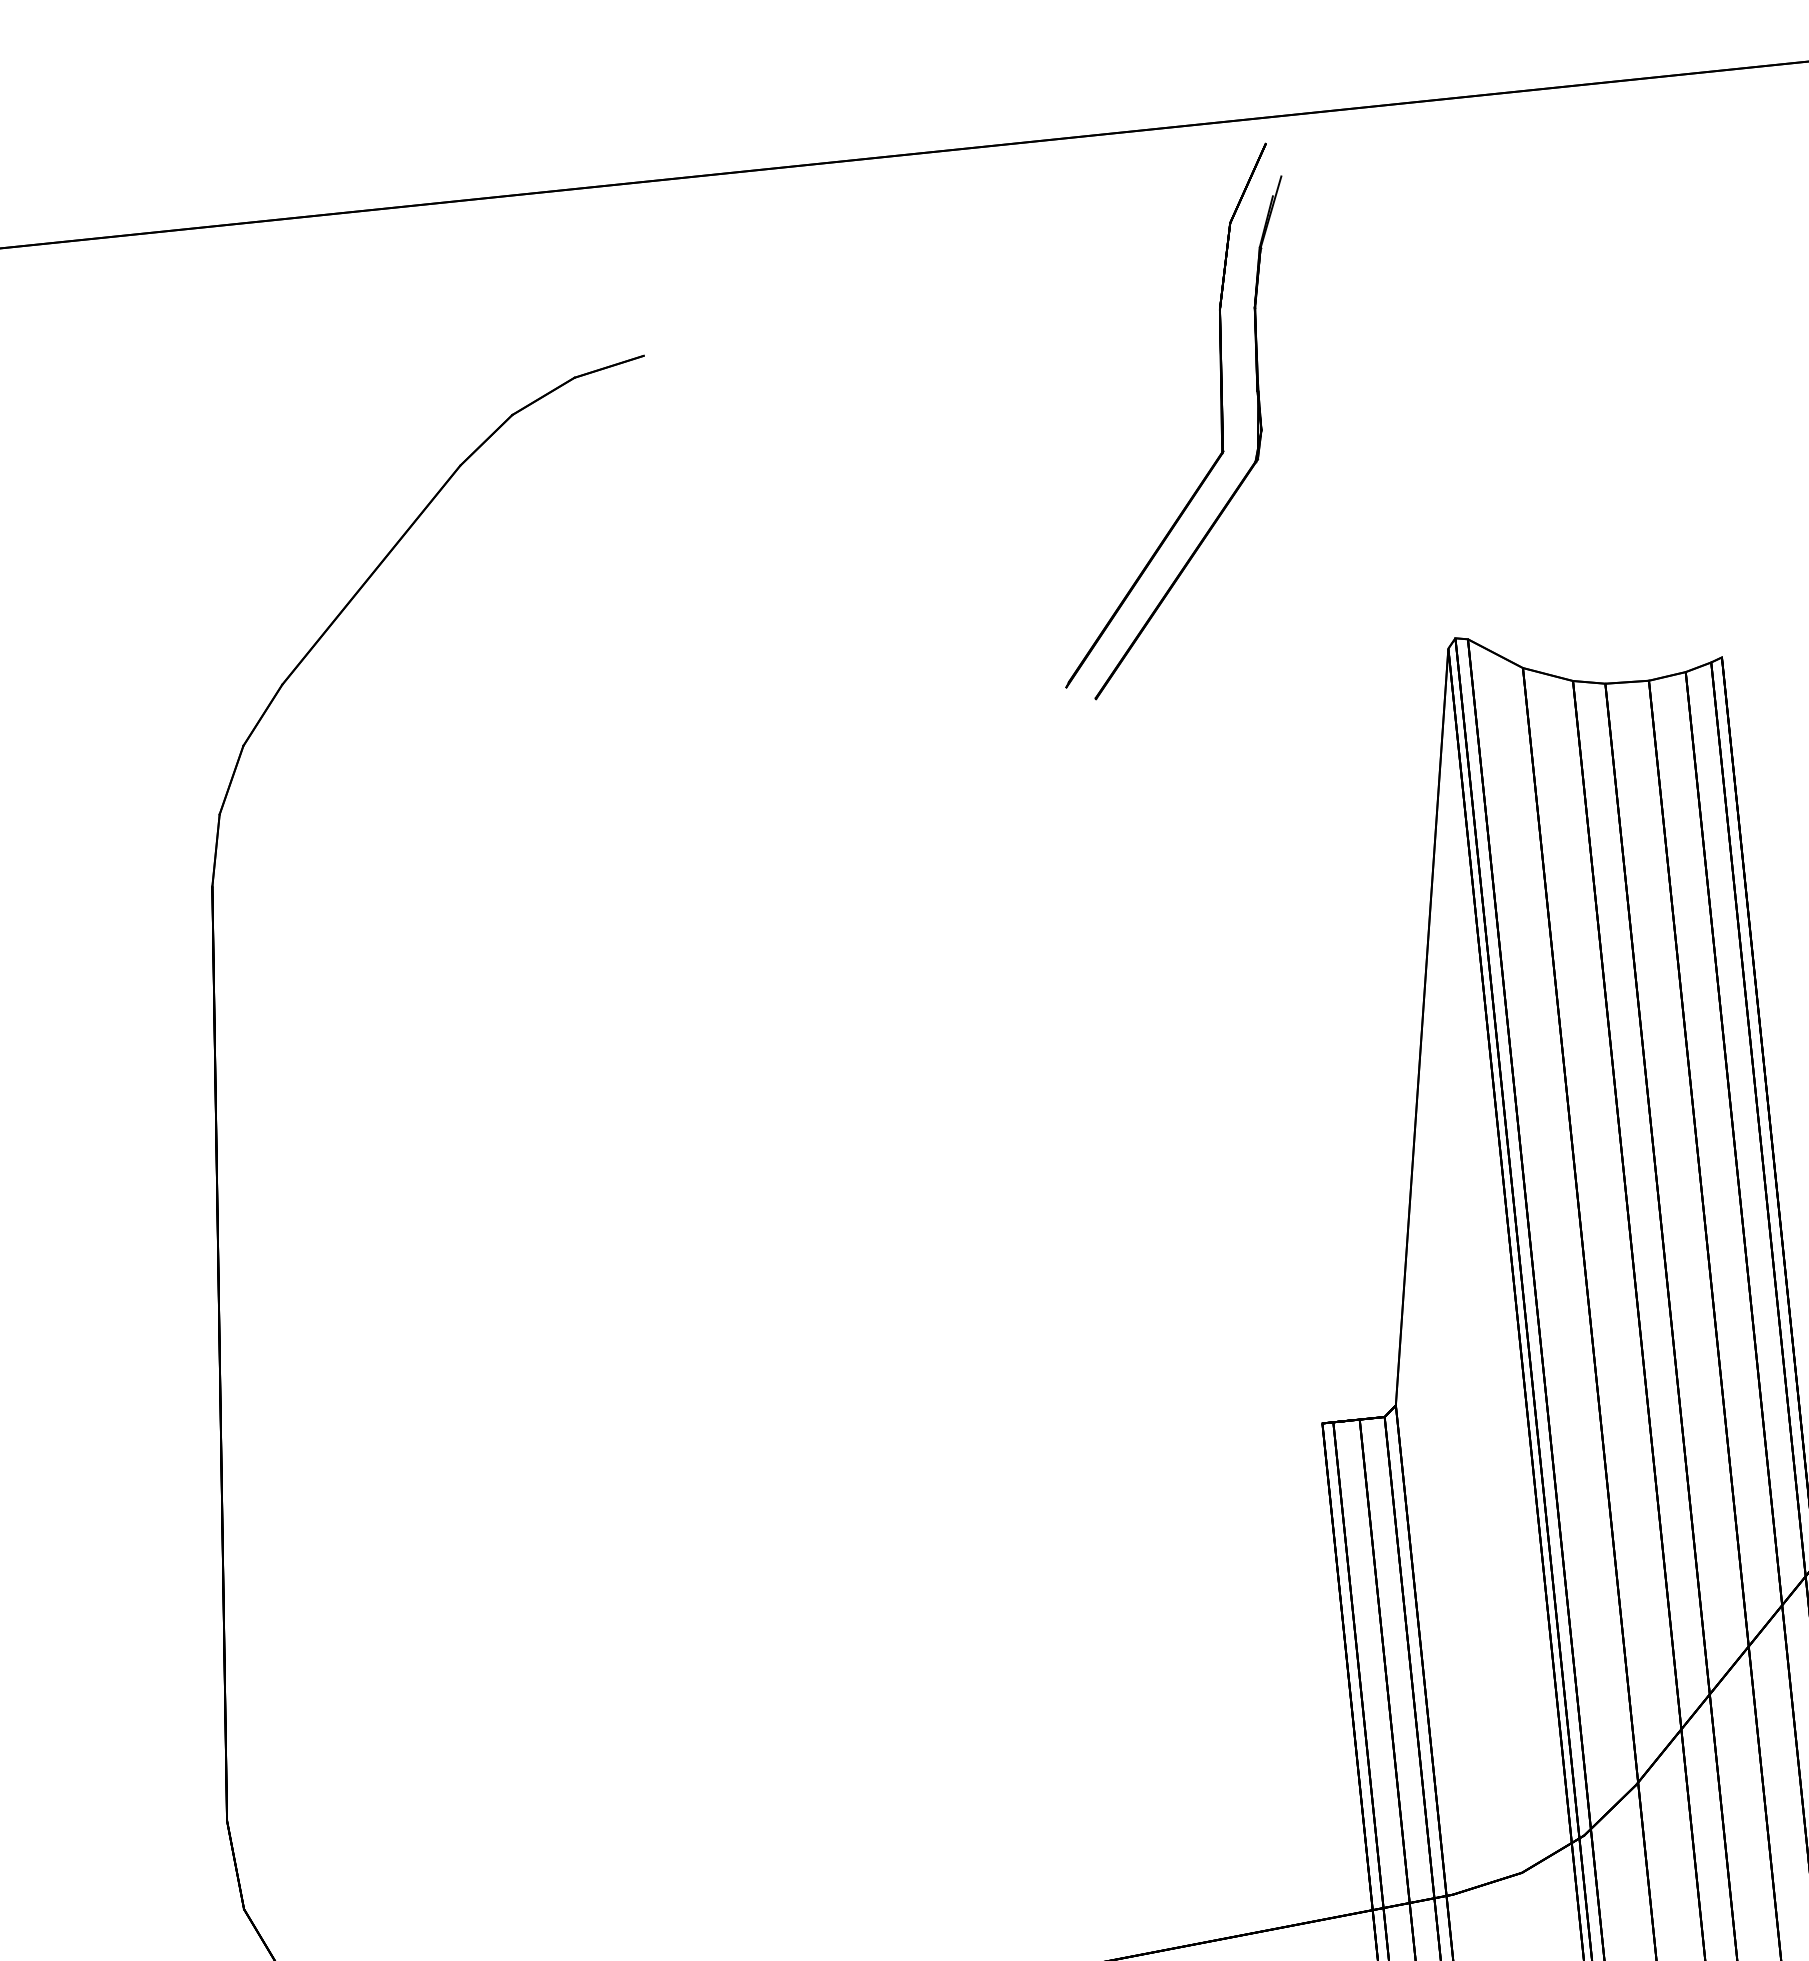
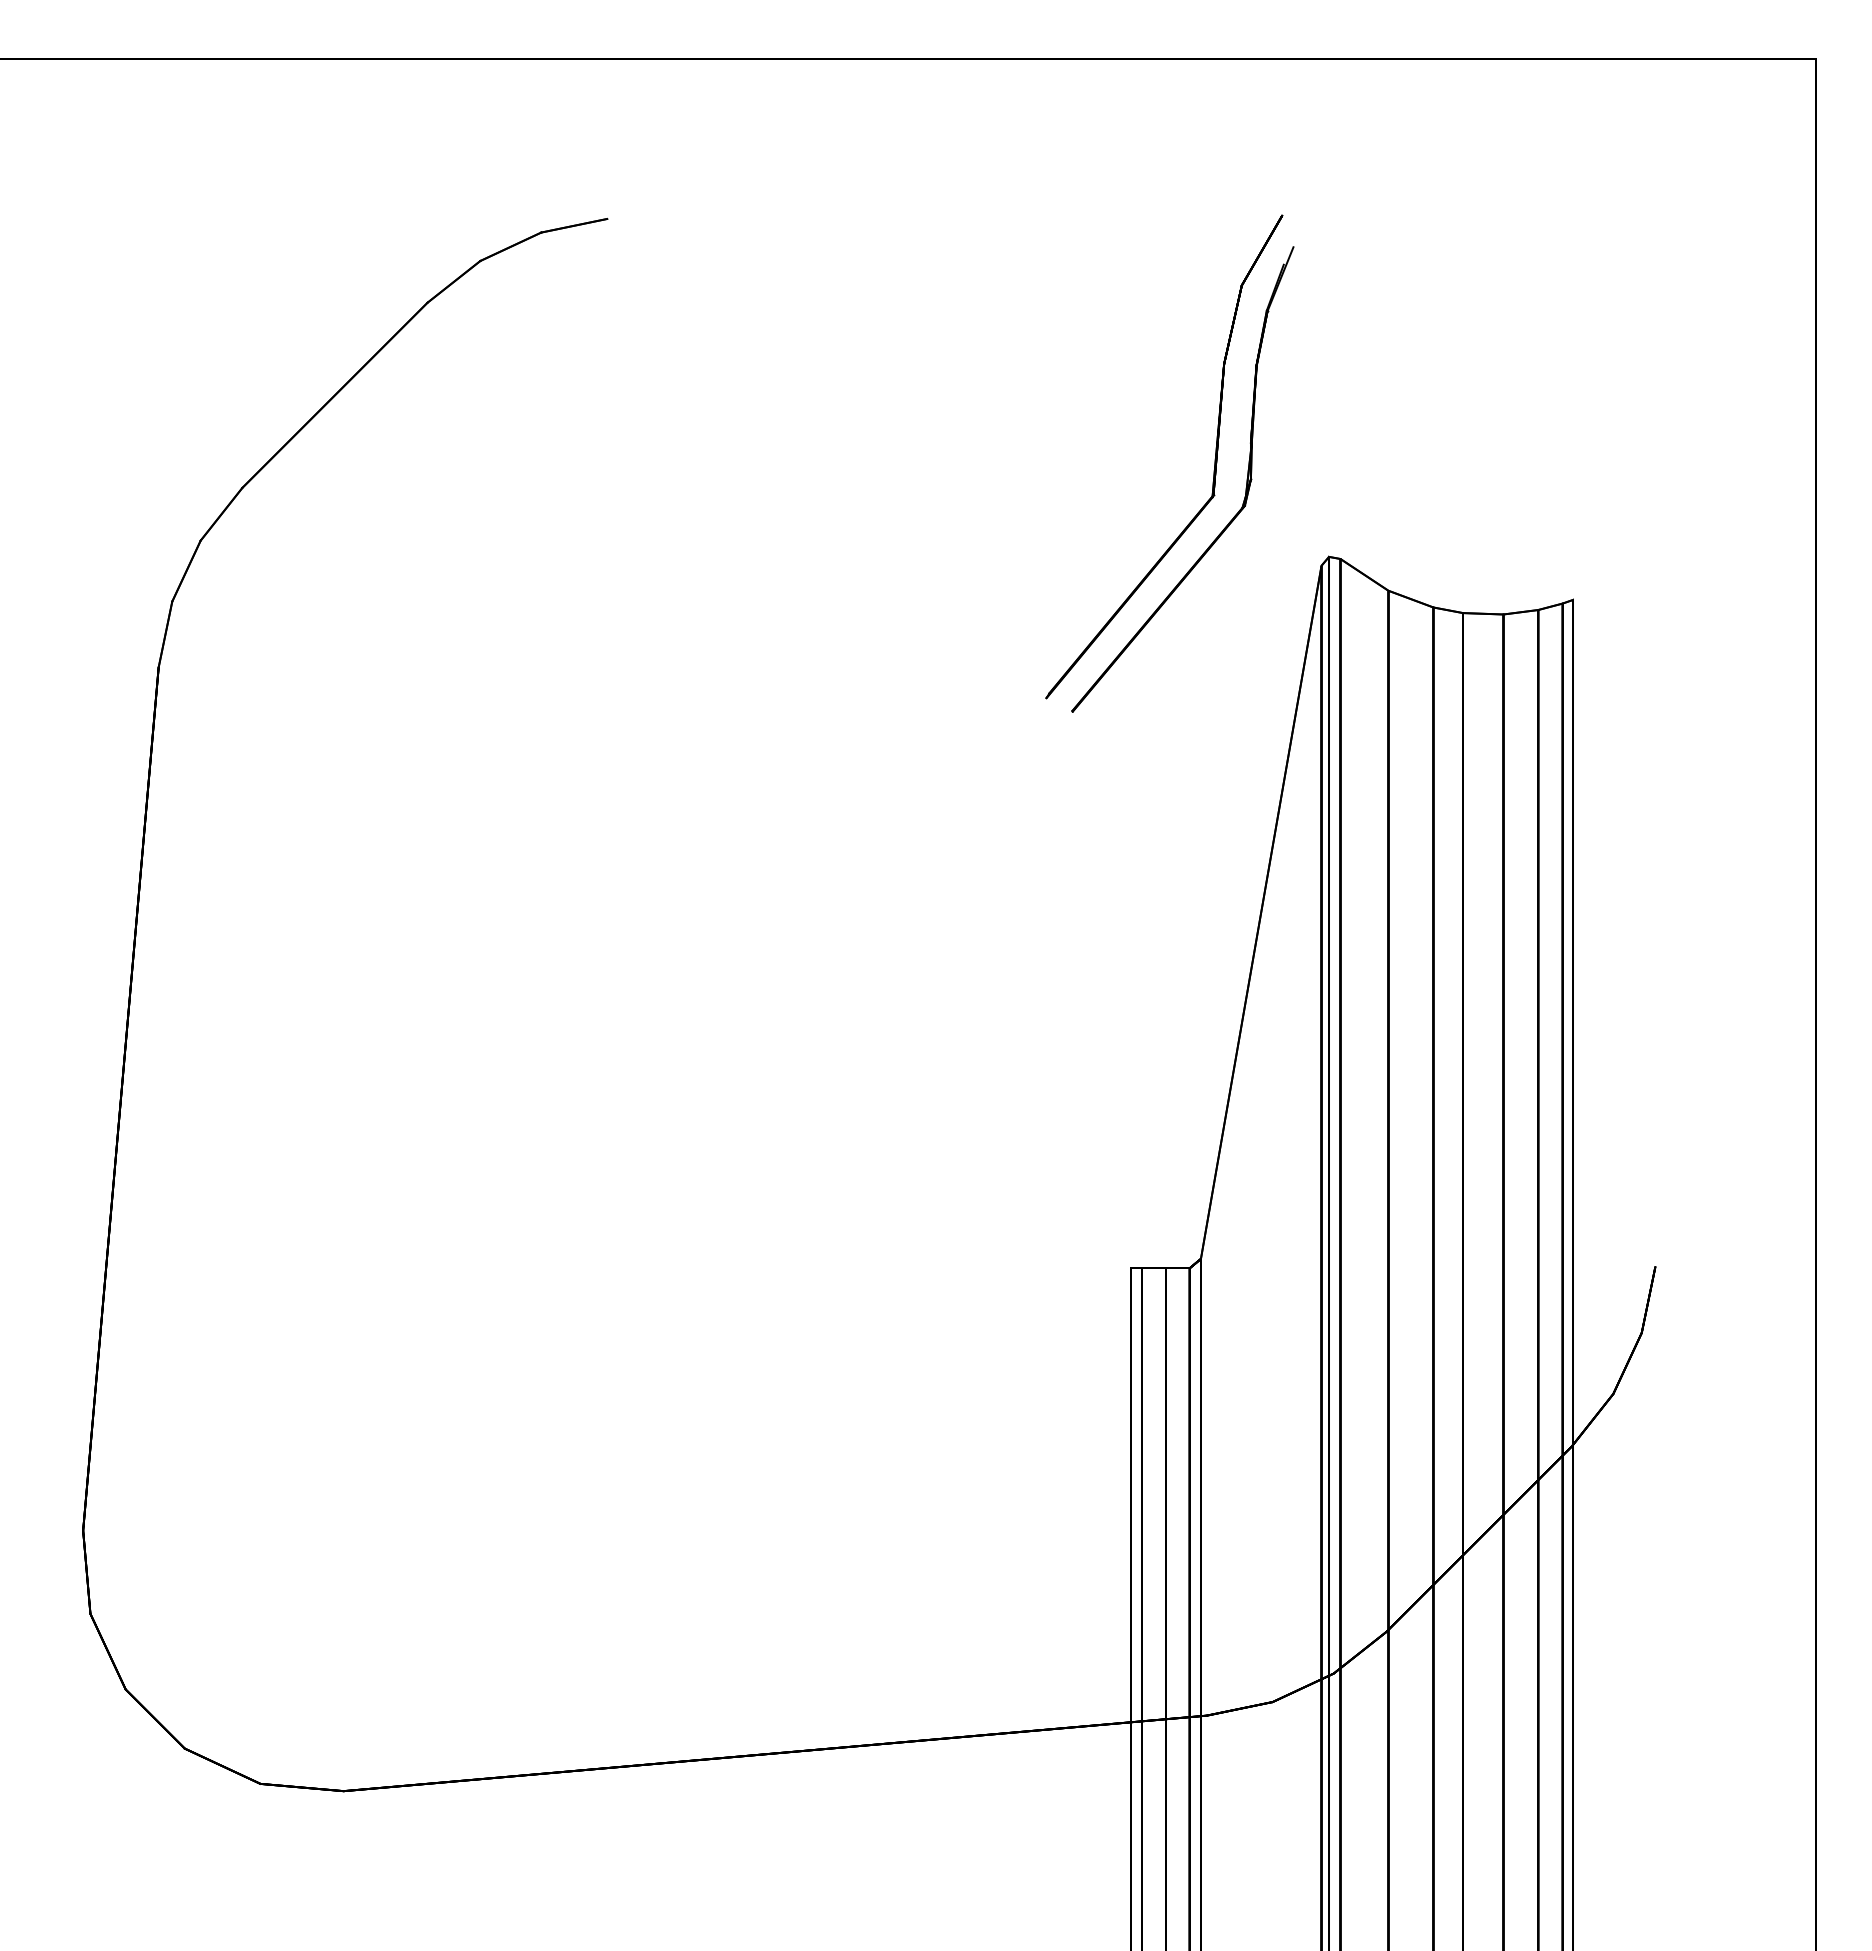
part: (1220, 424) -> (1213, 470), moved

